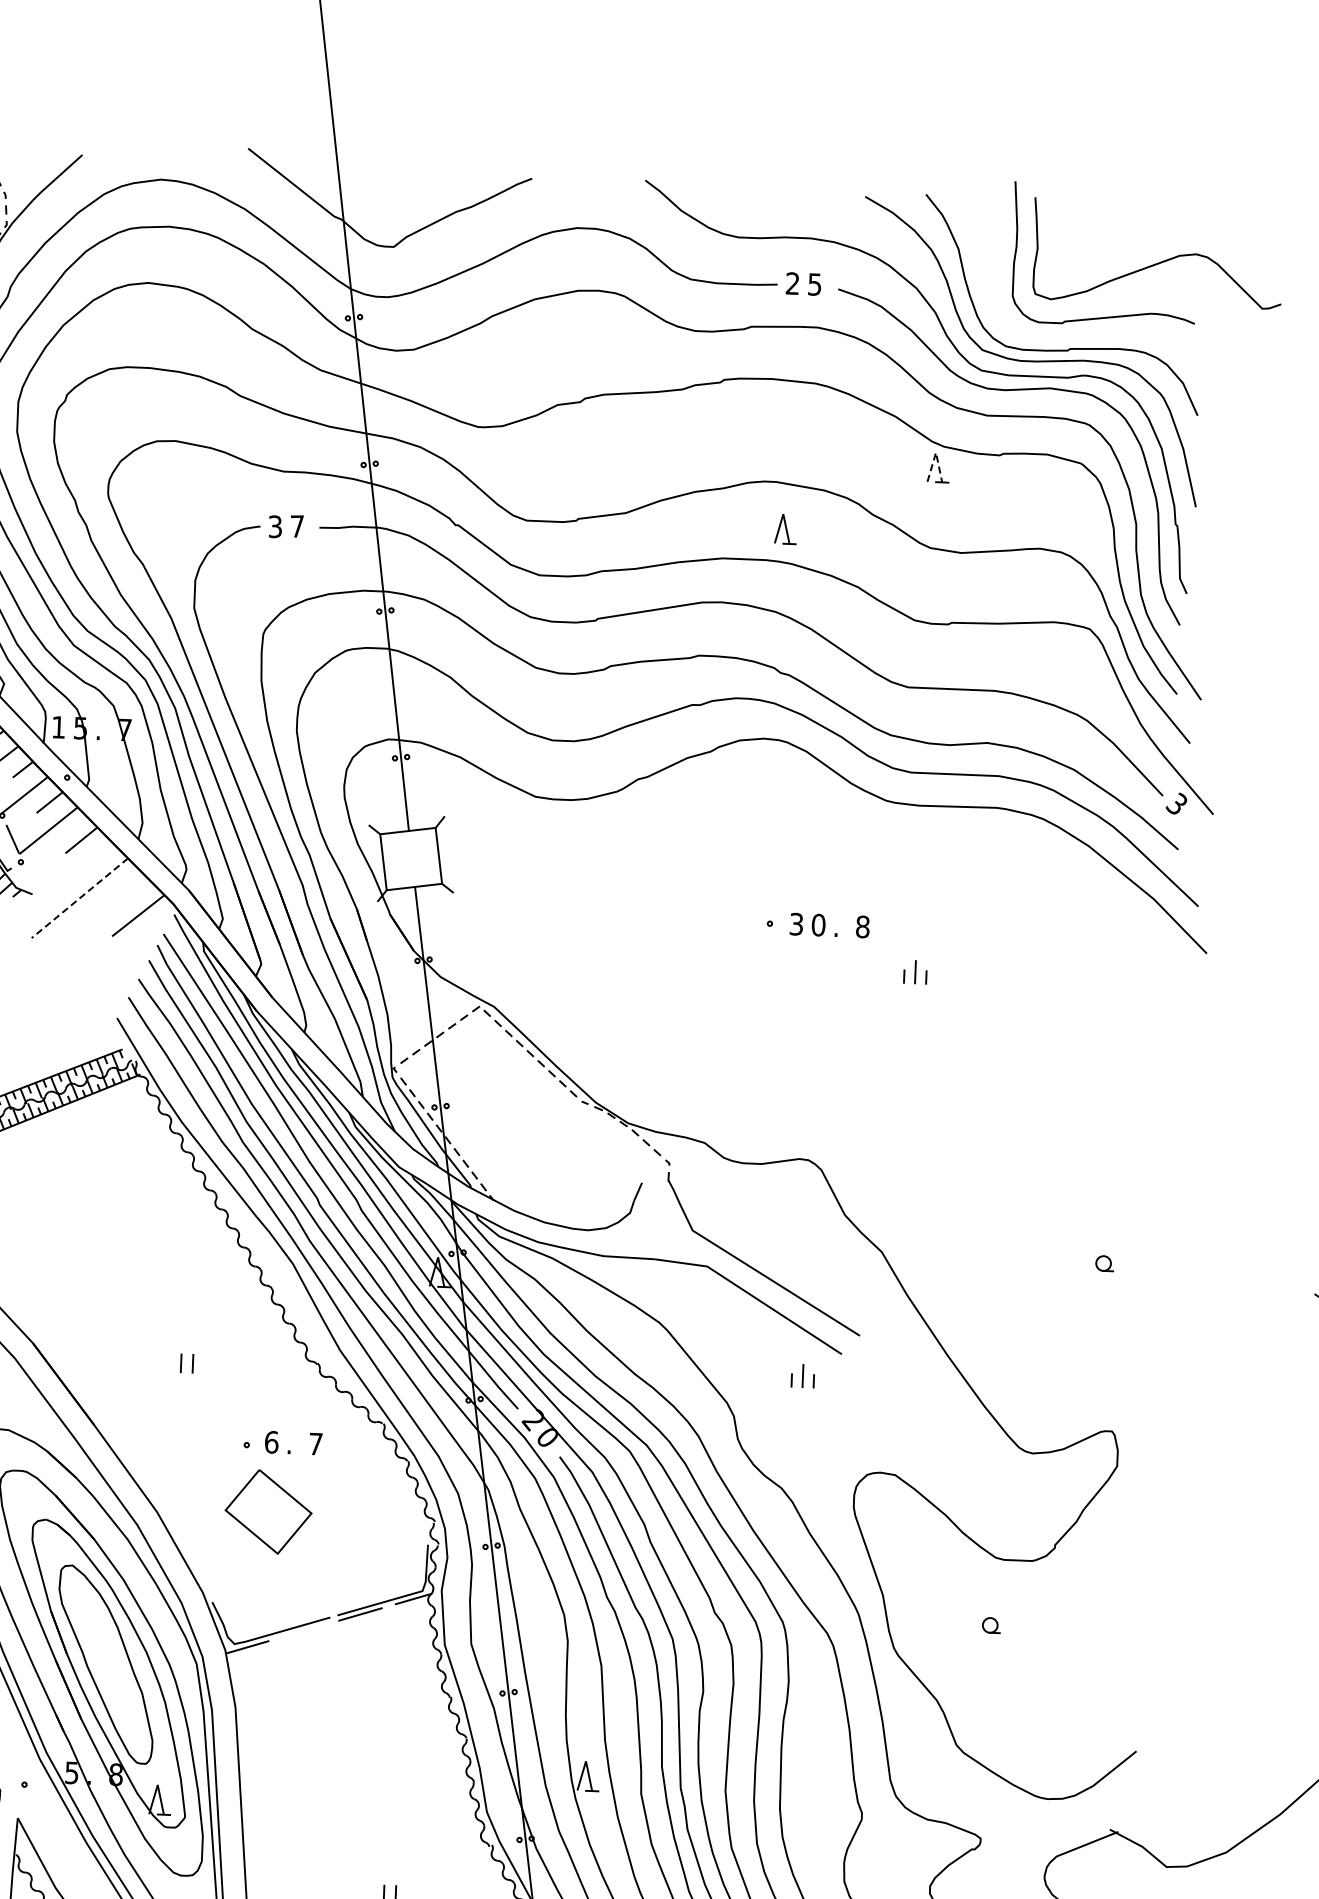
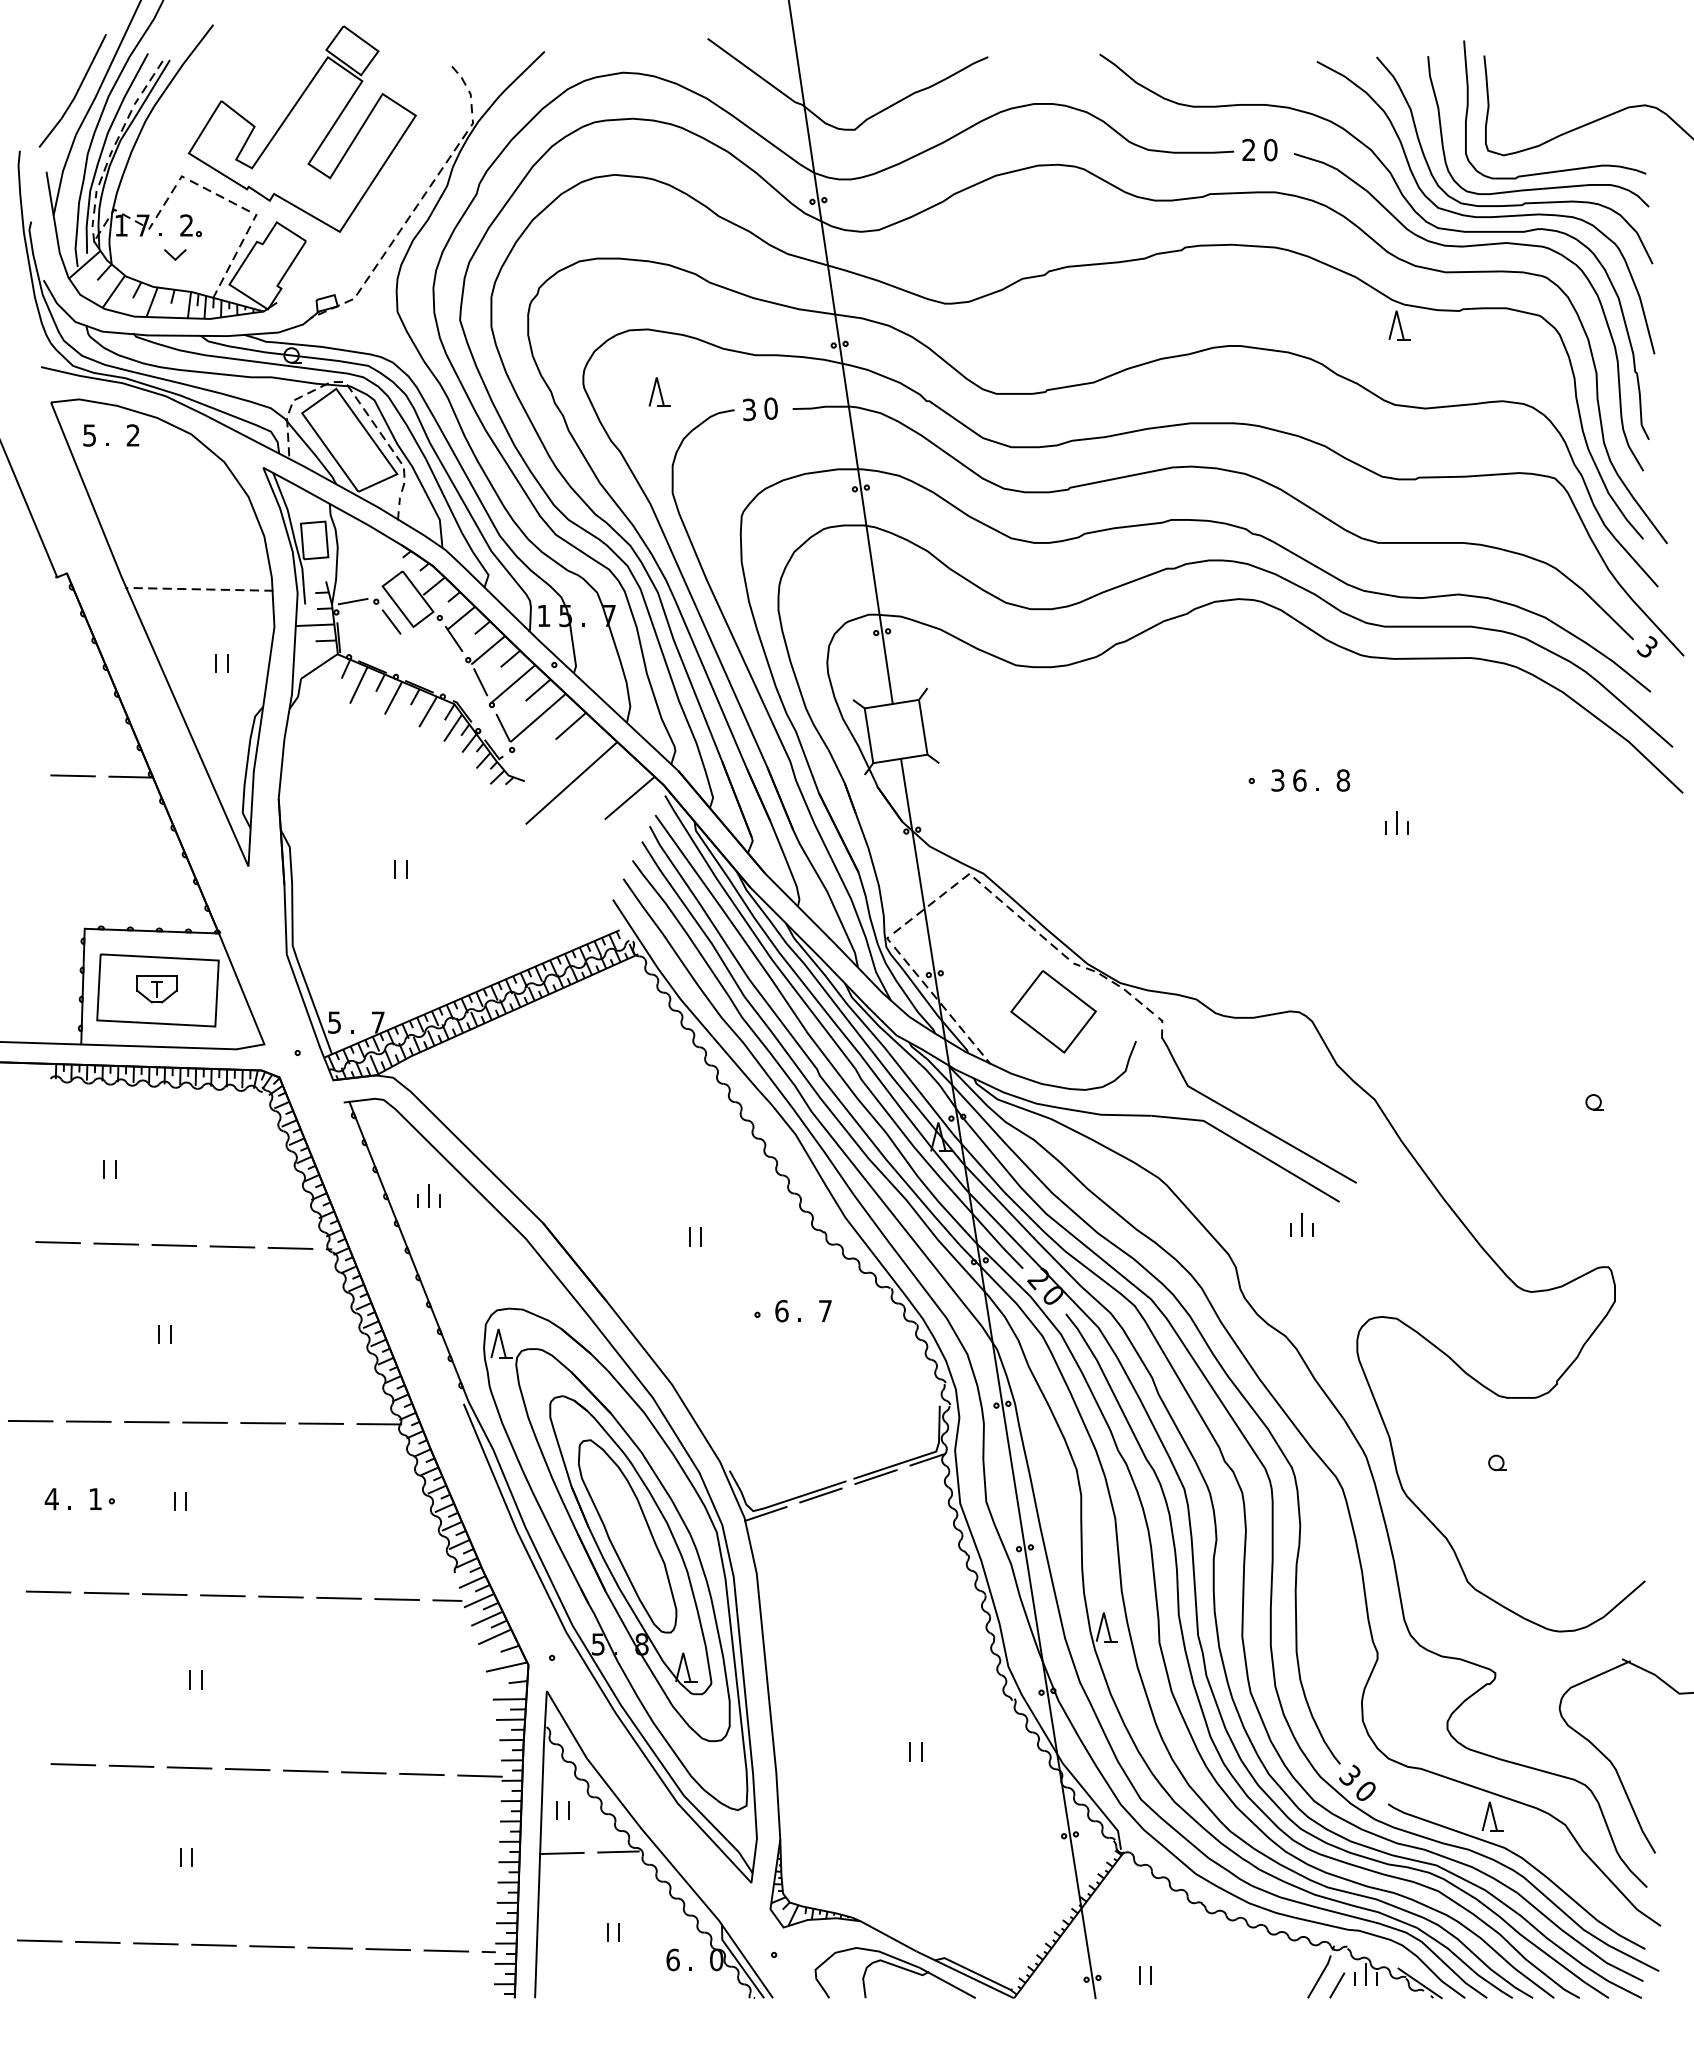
text: (814, 283) -> (1270, 149), 5 -> 0
curve: (1089, 333) -> (1542, 187), added
line: (935, 452) -> (1396, 310), dashed -> solid
text: (296, 526) -> (770, 408), 7 -> 0
part: (785, 528) -> (659, 391), moved
line: (79, 898) -> (571, 783), dashed -> solid
text: (818, 925) -> (1299, 780), 0 -> 6
part: (268, 1511) -> (1053, 1011), moved
line: (303, 1630) -> (820, 1495), added

